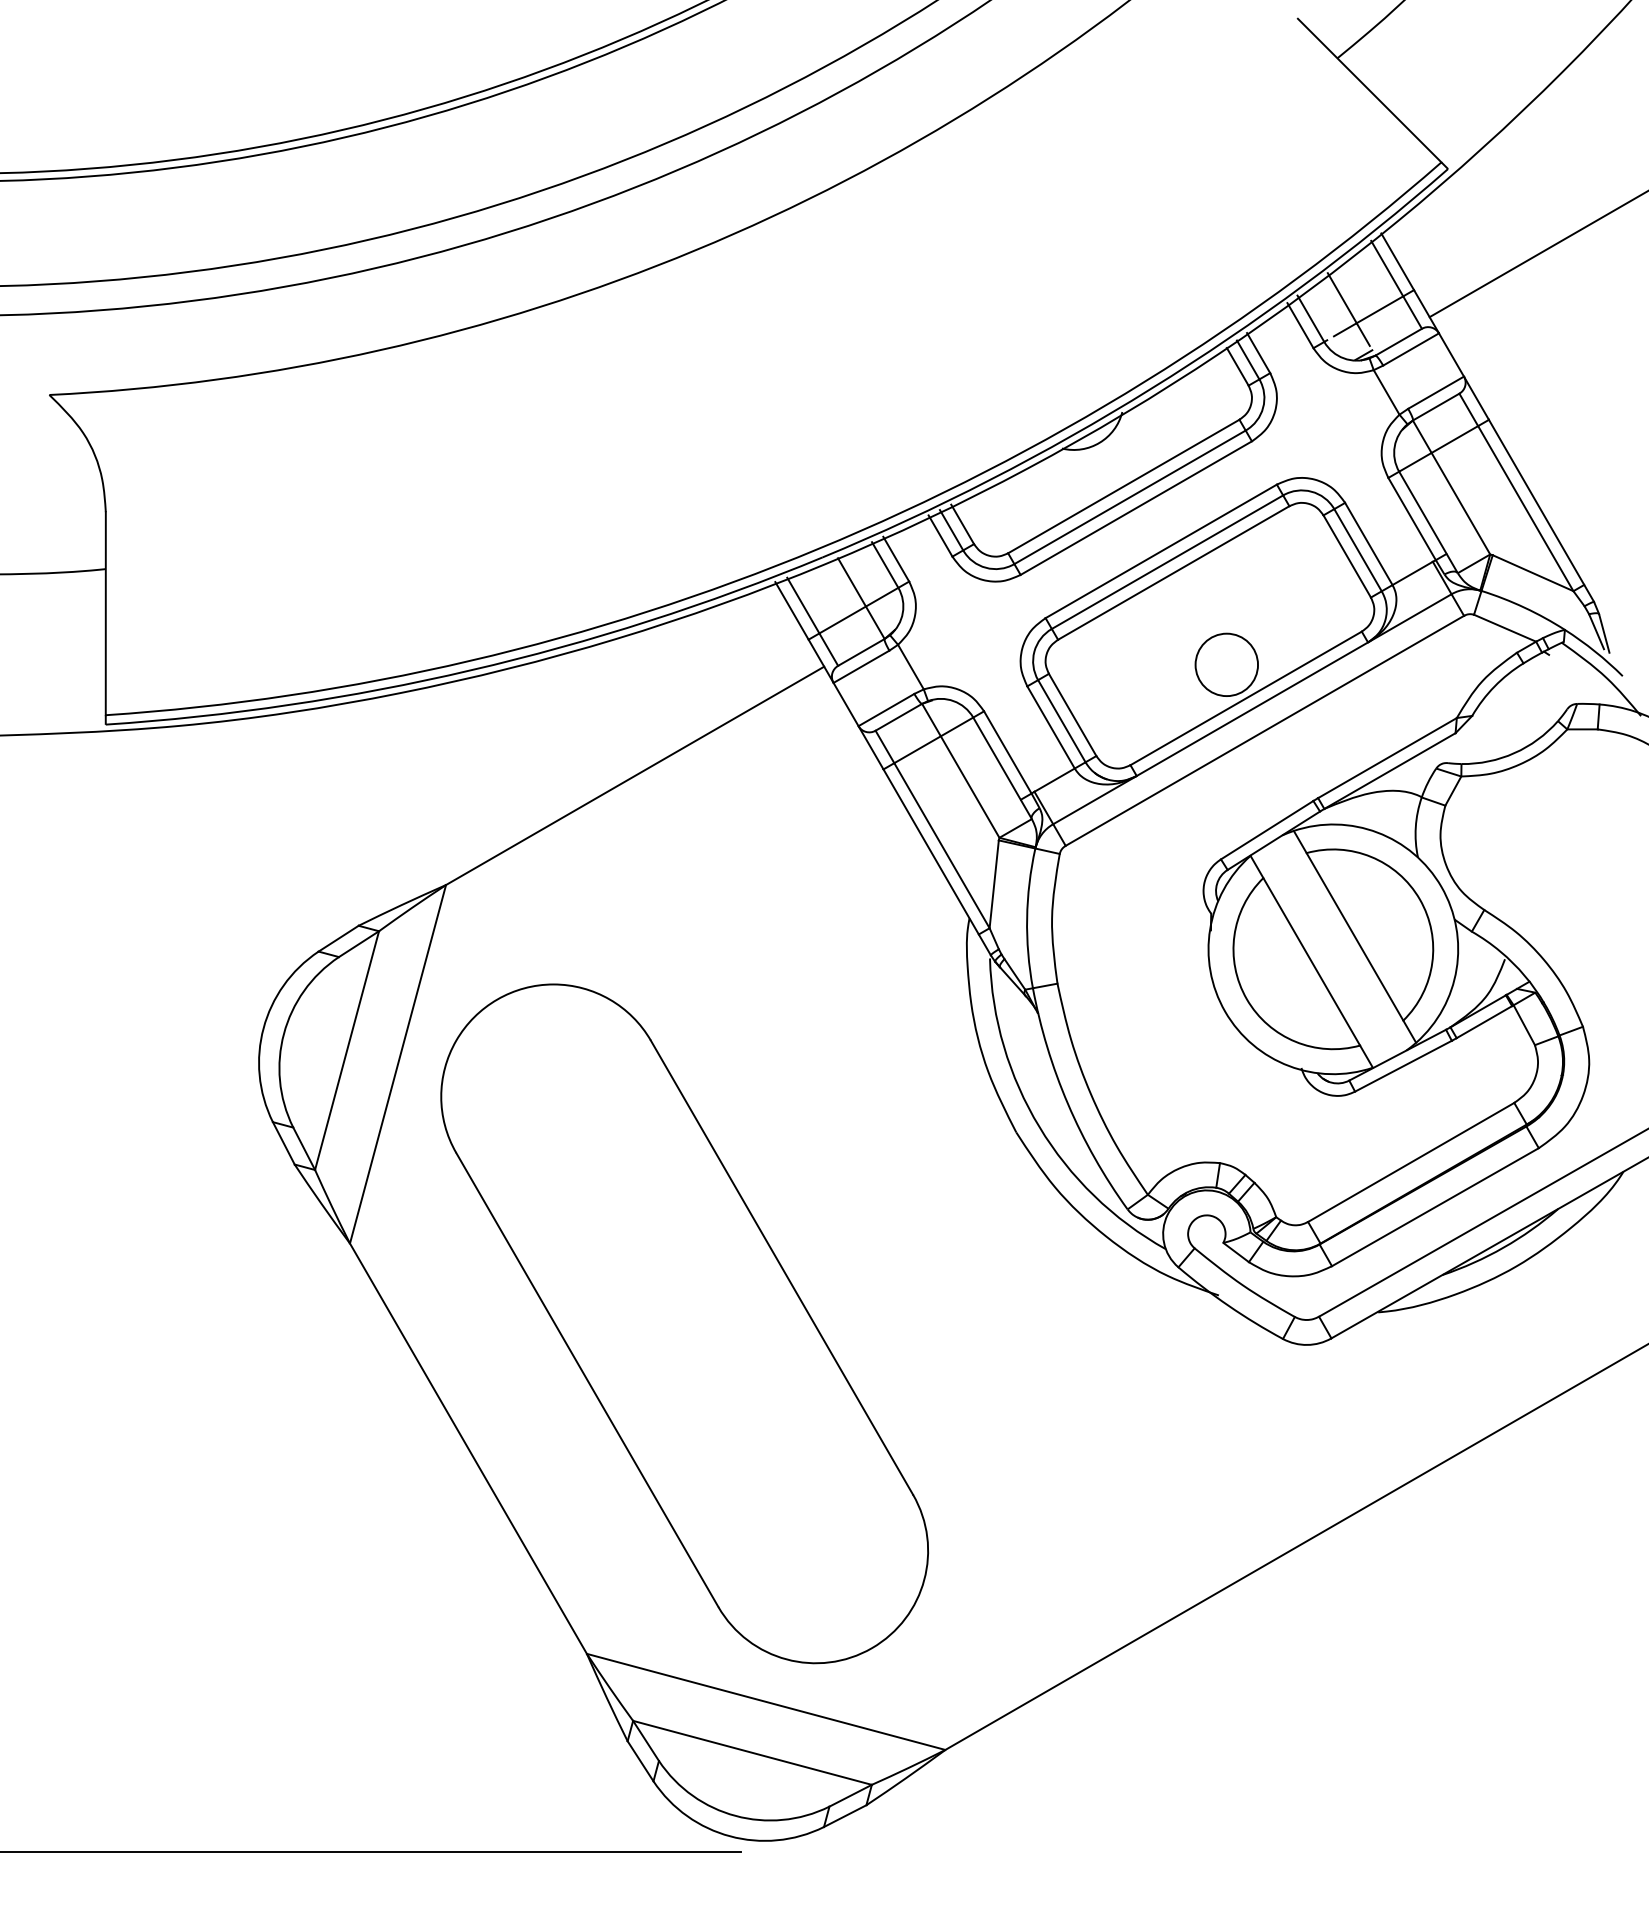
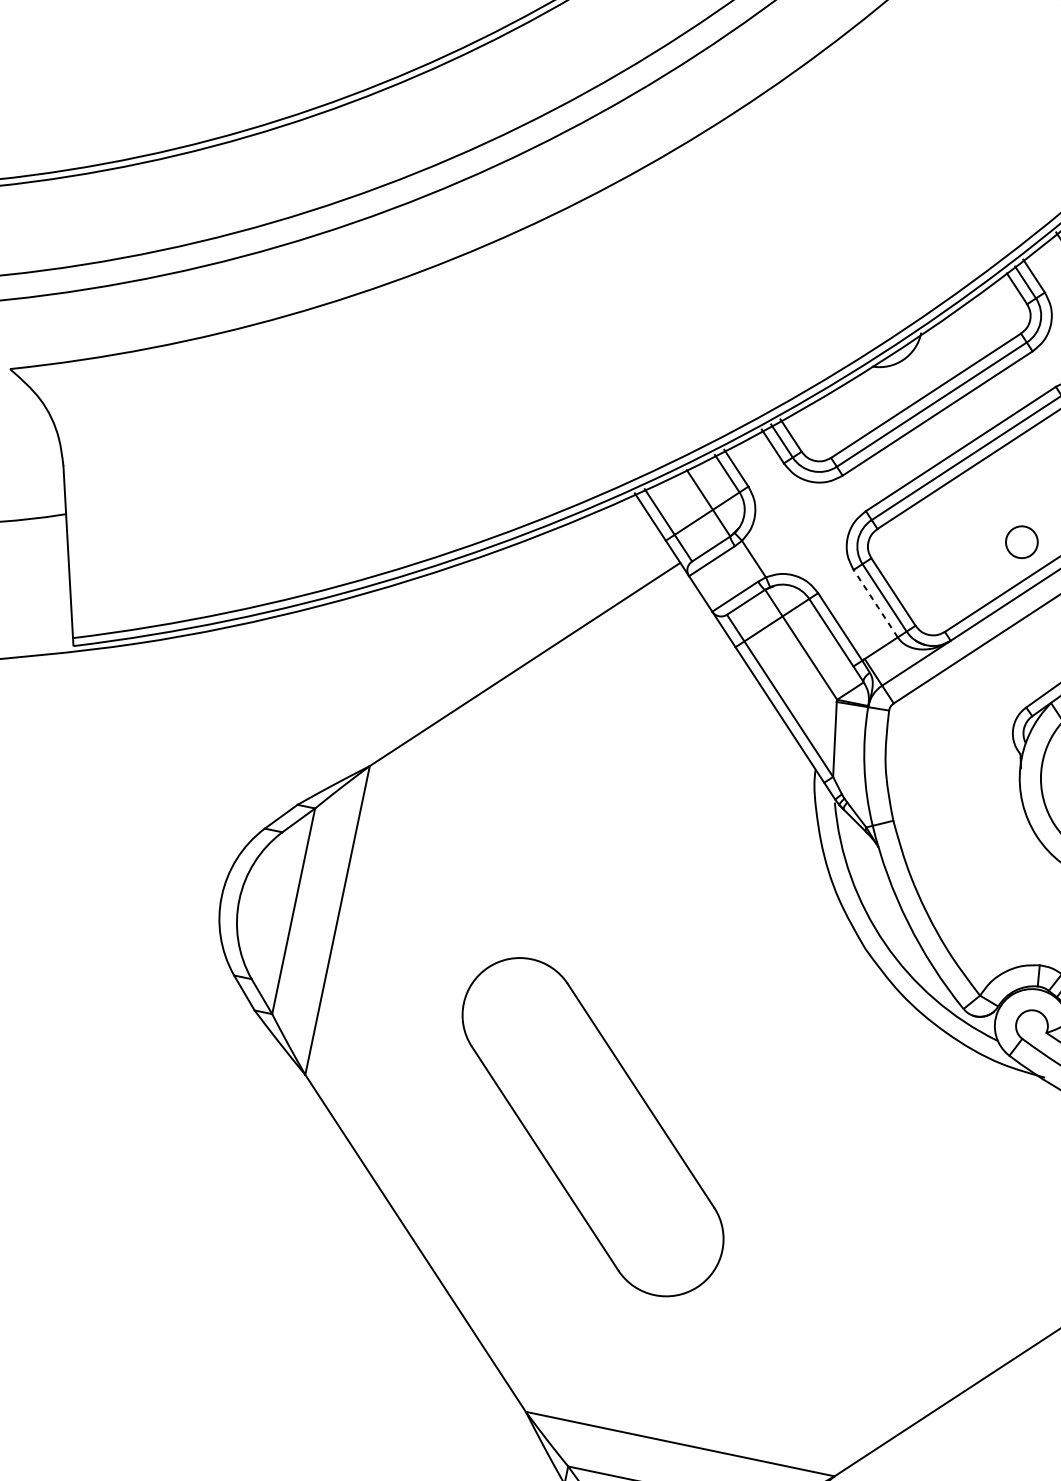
circle: (1226, 664) -> (1021, 541), size x0.6
line: (1050, 727) -> (875, 603), solid -> dashed
part: (684, 1323) -> (592, 1126), size x0.6

